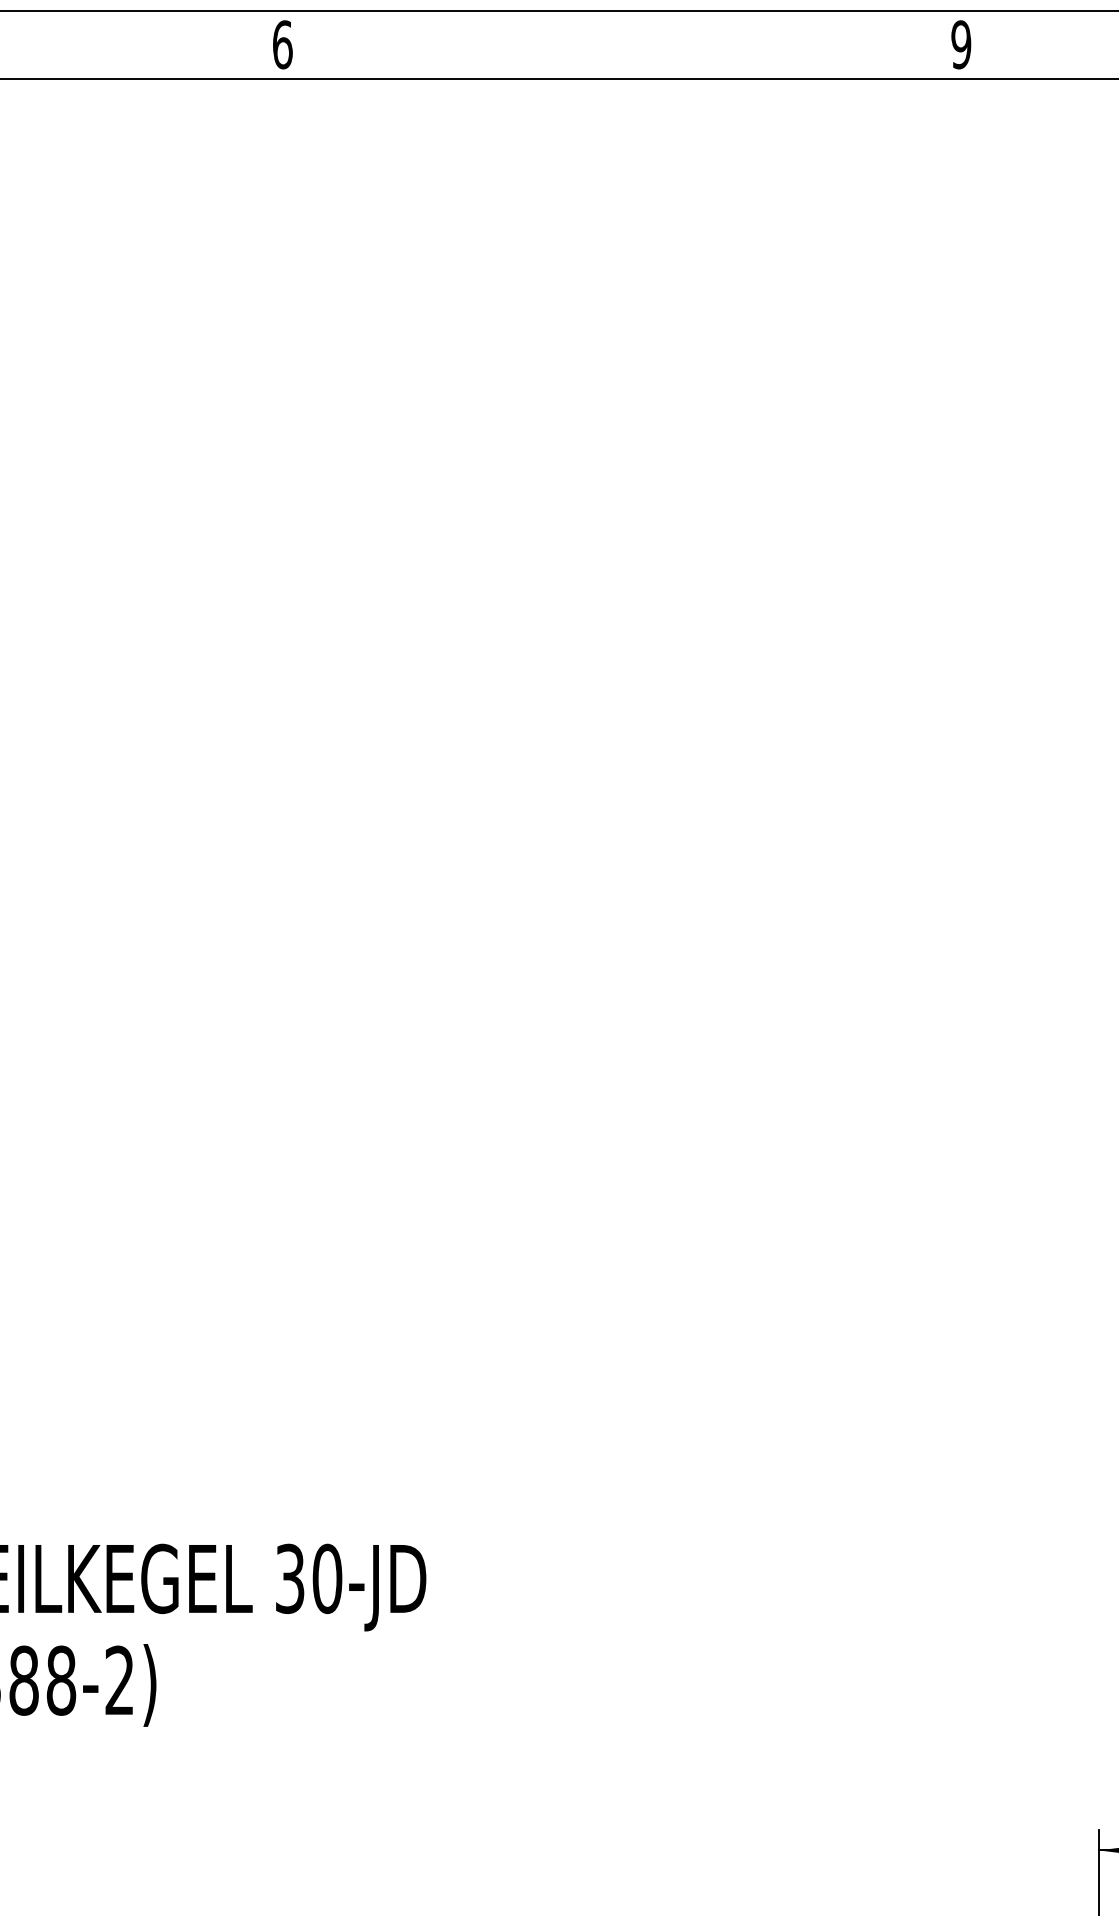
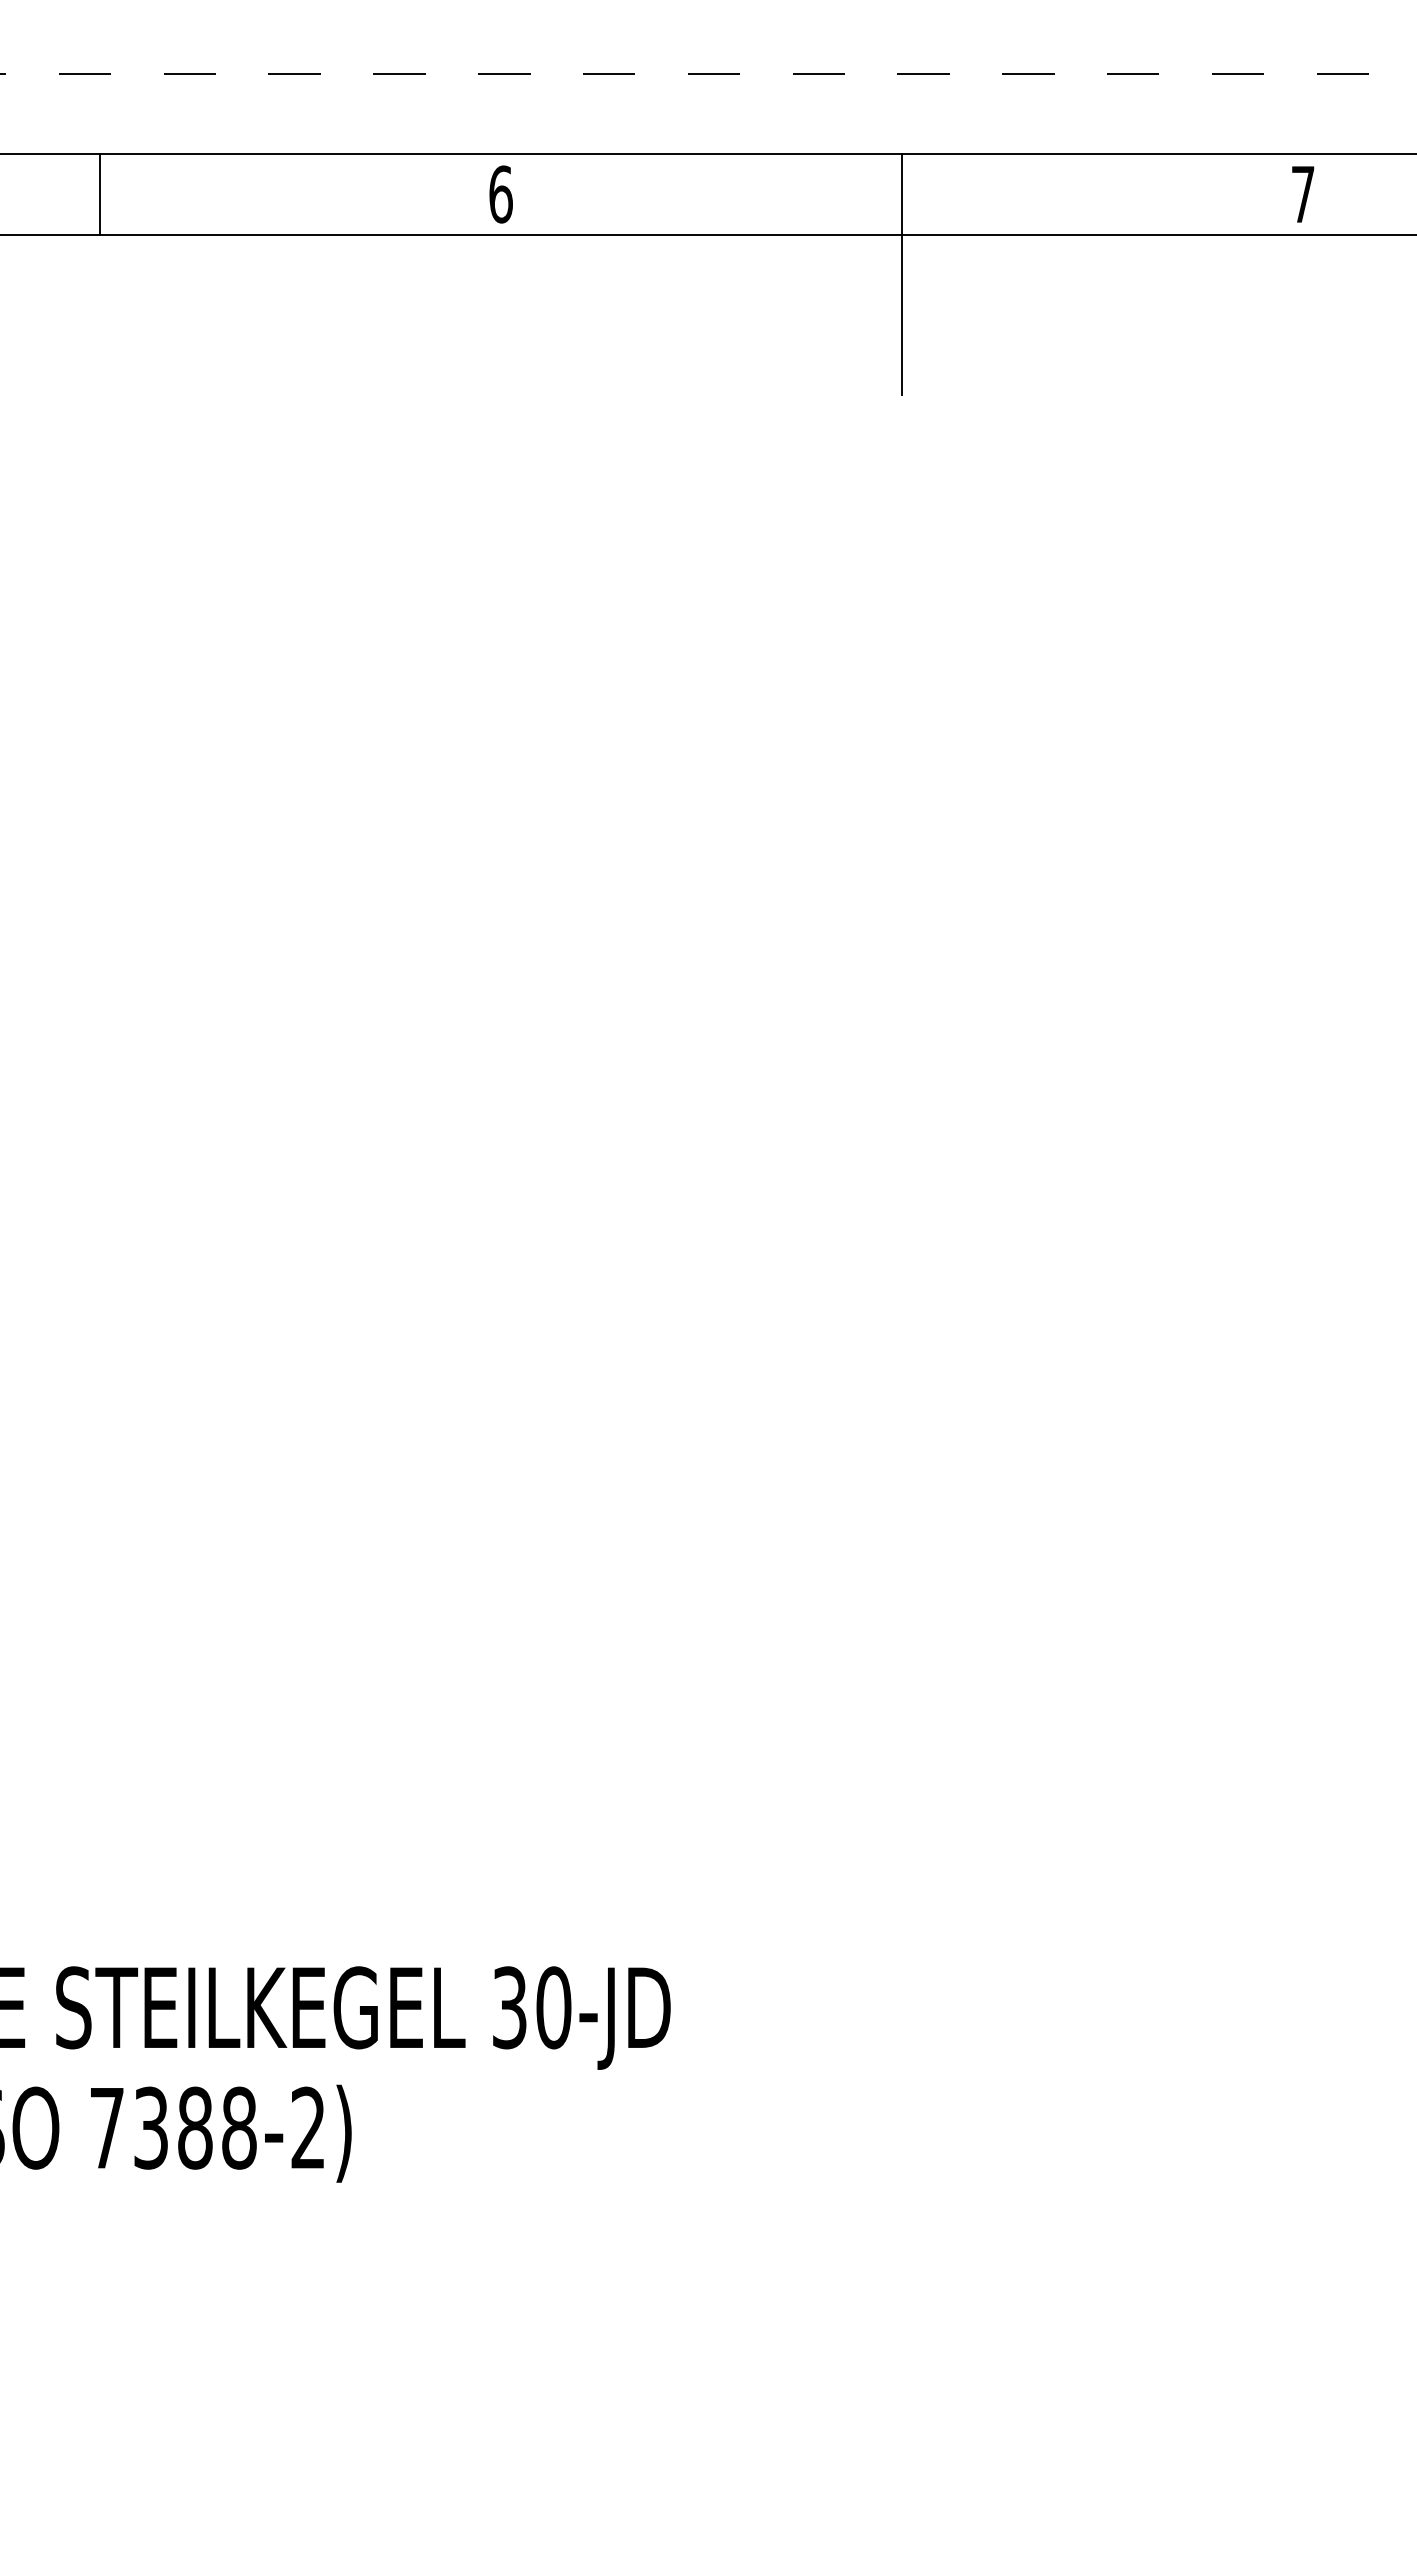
text: (960, 44) -> (1302, 194), 9 -> 7
line: (622, 112) -> (902, 274), added

